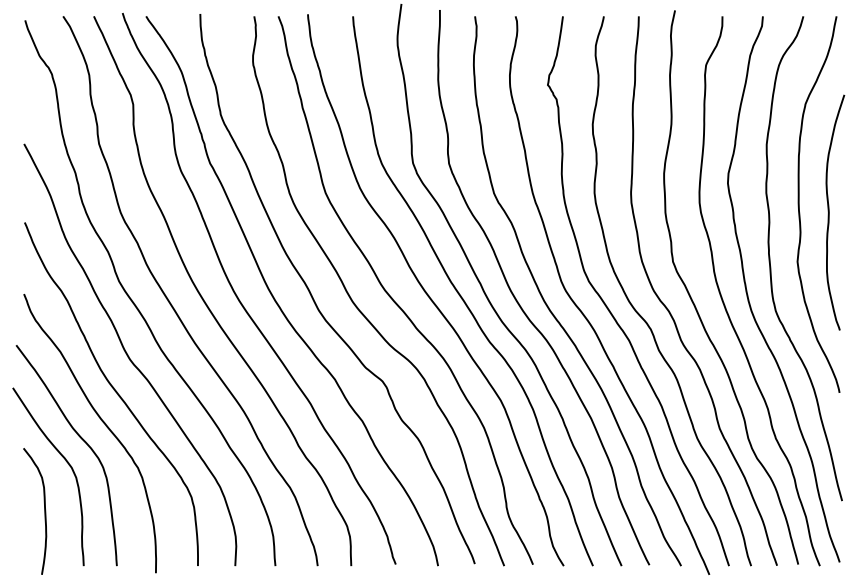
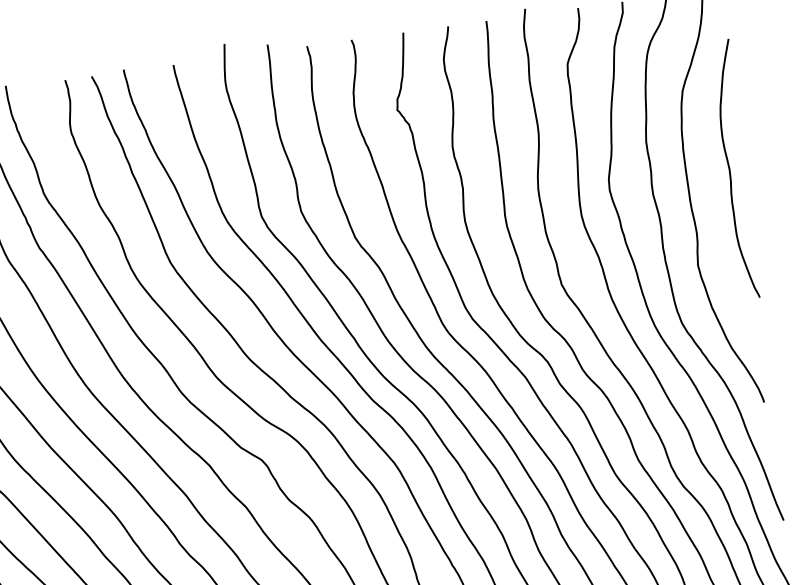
curve: (829, 212) -> (730, 170), moved

